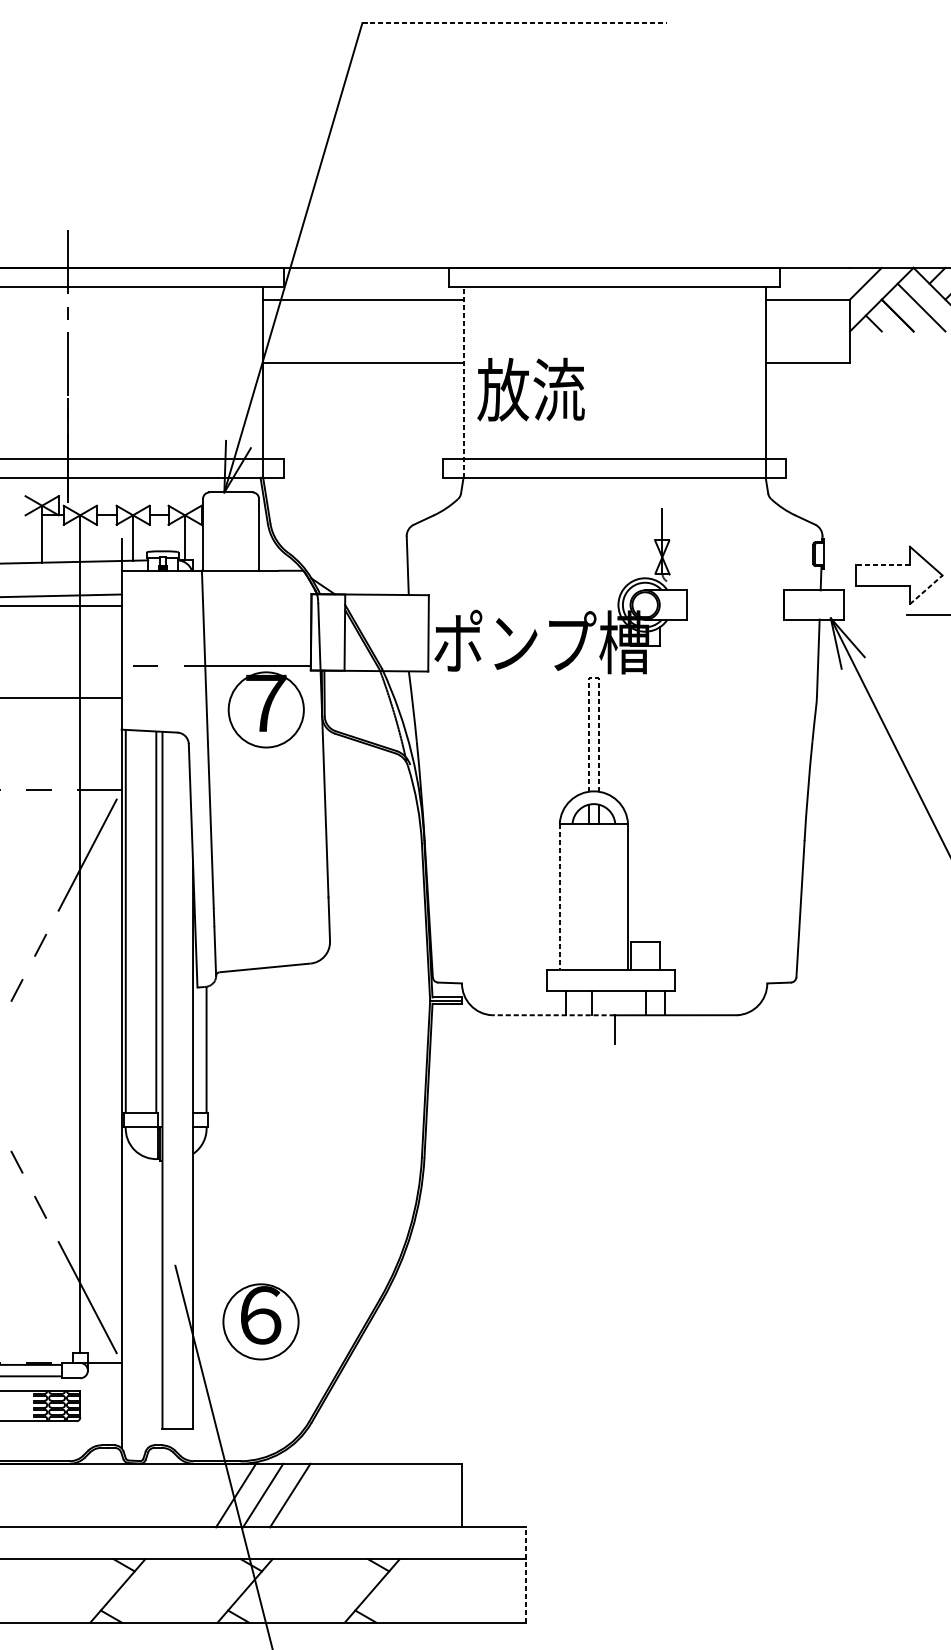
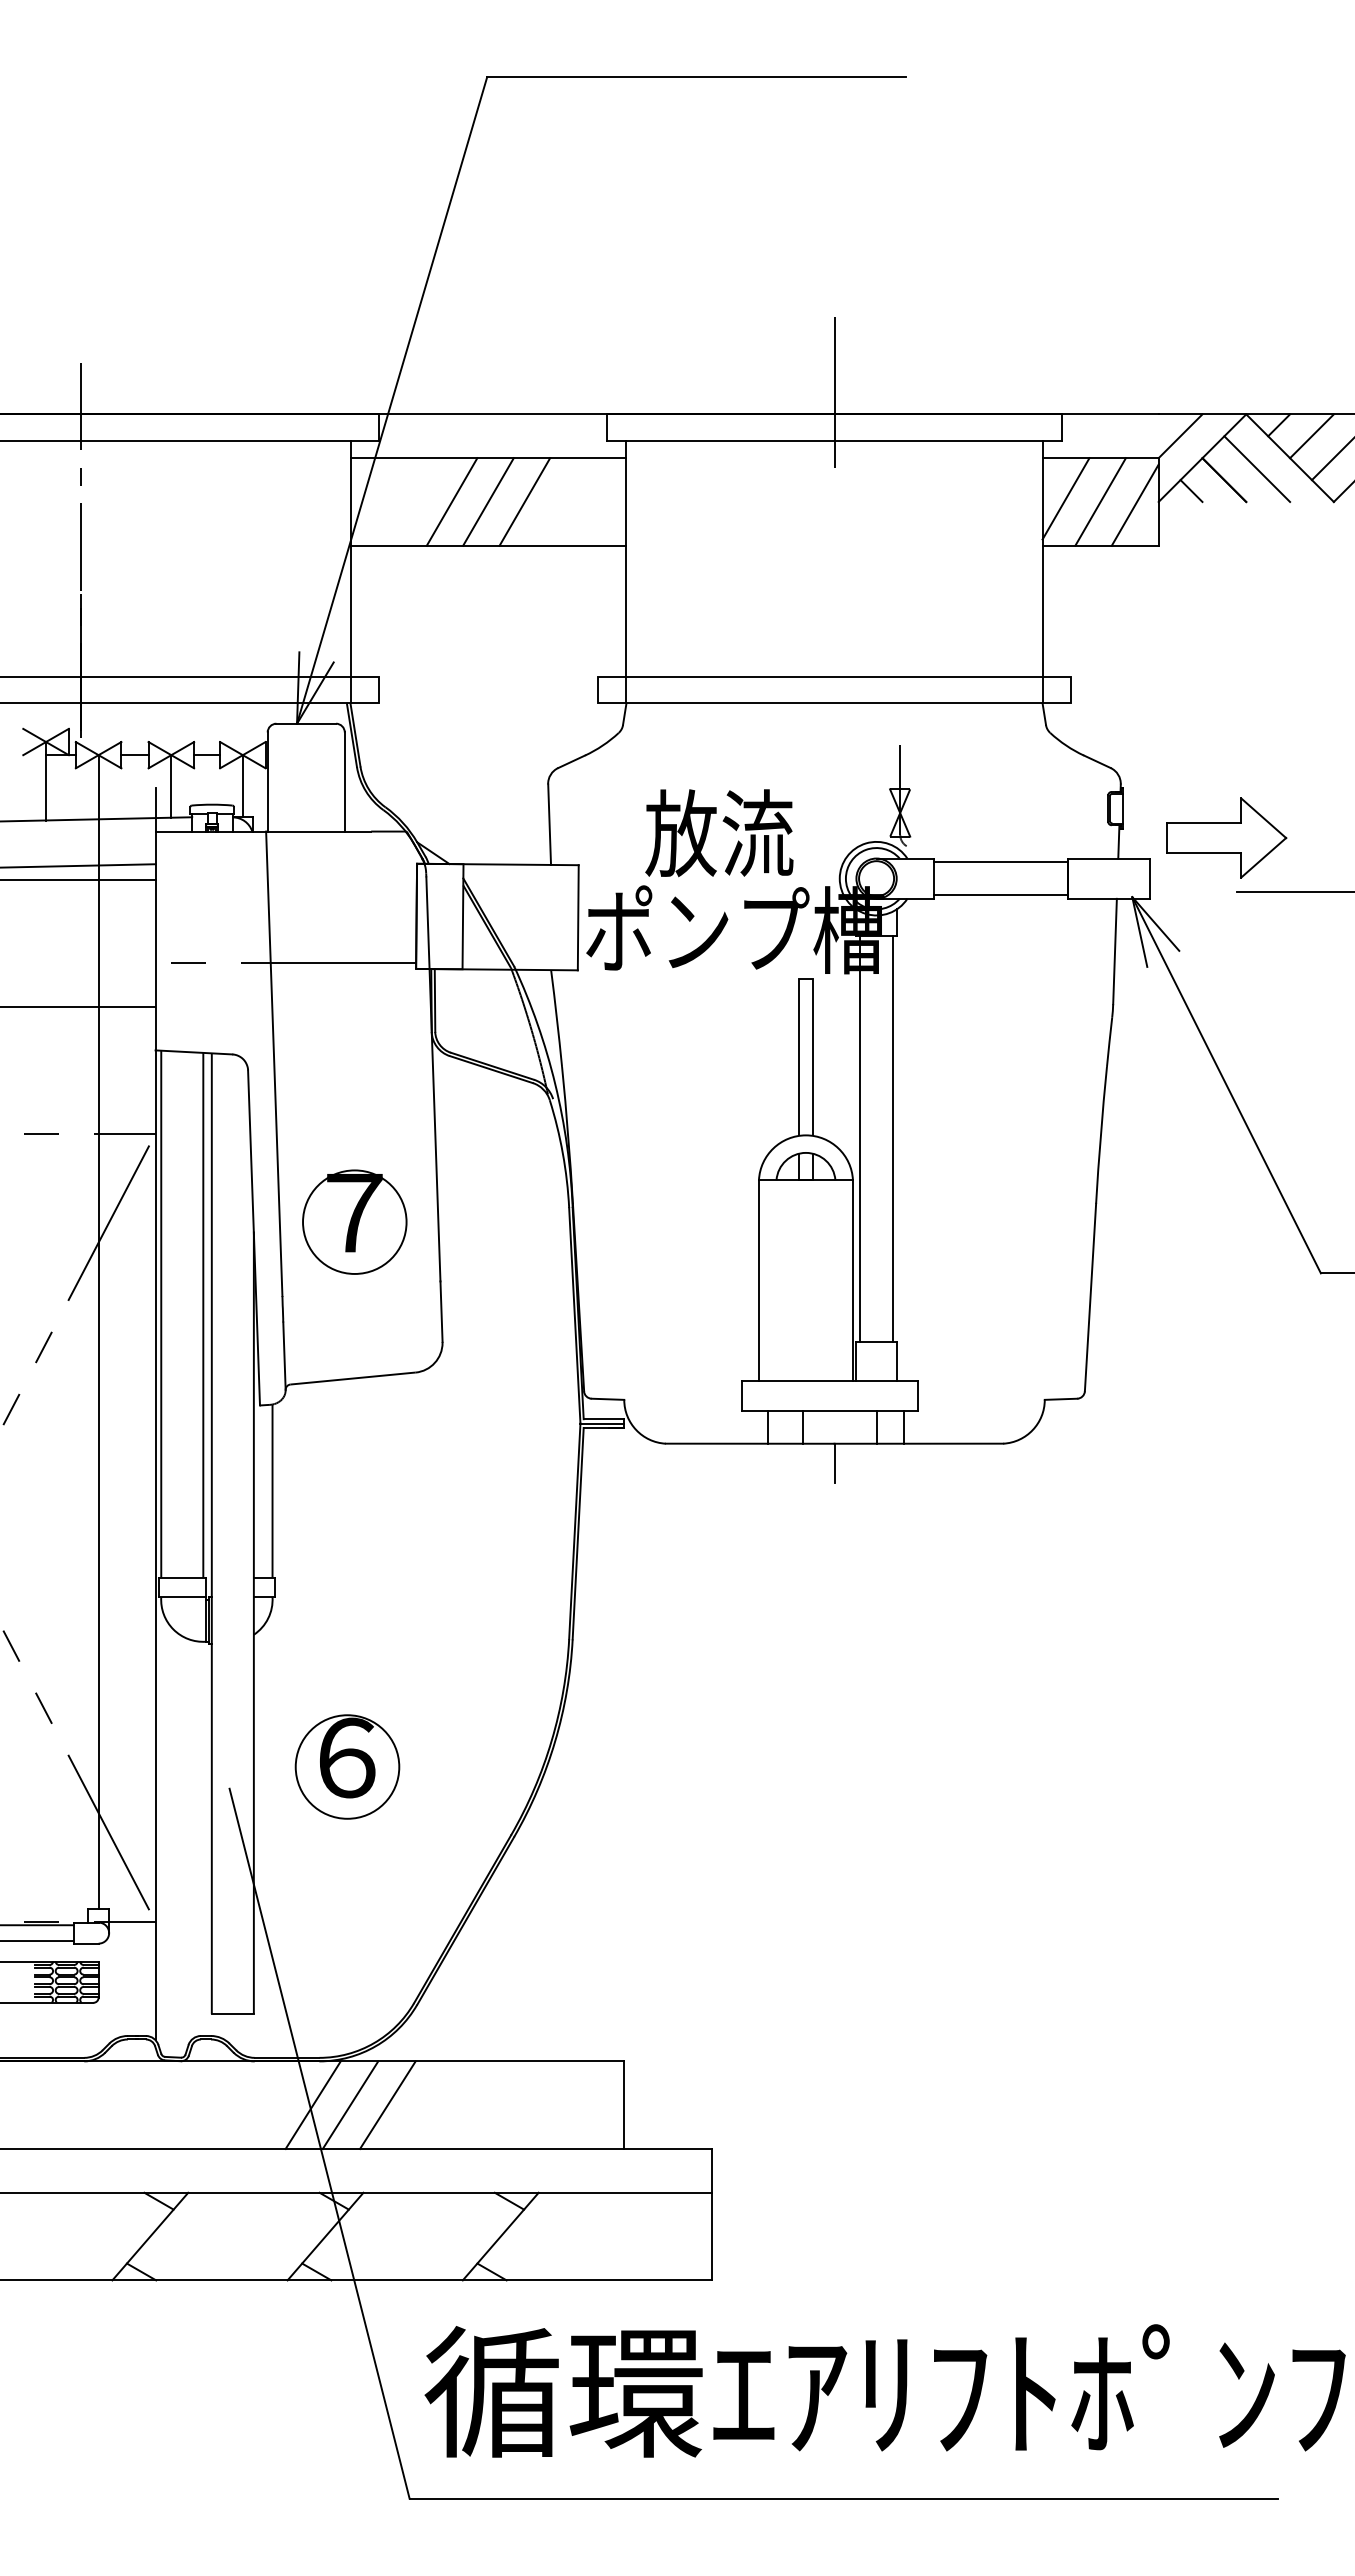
line: (515, 23) -> (697, 77), dashed -> solid
line: (614, 251) -> (834, 392), added
line: (782, 328) -> (1065, 498), added
line: (336, 331) -> (451, 501), added
line: (363, 331) -> (488, 501), added
line: (389, 331) -> (524, 501), added
line: (807, 331) -> (1100, 501), added
line: (832, 333) -> (1134, 504), added
line: (463, 381) -> (626, 571), dashed -> solid
text: (531, 389) -> (719, 833), moved
line: (882, 564) -> (1203, 823), dashed -> solid
line: (926, 589) -> (1263, 857), dashed -> solid
line: (735, 593) -> (1000, 862), added
line: (735, 617) -> (1000, 895), added
line: (593, 678) -> (805, 979), dashed -> solid
part: (266, 709) -> (354, 1221), moved
line: (632, 793) -> (859, 1138), added
line: (657, 793) -> (893, 1138), added
line: (559, 896) -> (758, 1280), dashed -> solid
line: (552, 1015) -> (749, 1443), dashed -> solid
part: (261, 1321) -> (347, 1766), moved
line: (525, 1574) -> (711, 2214), dashed -> solid

